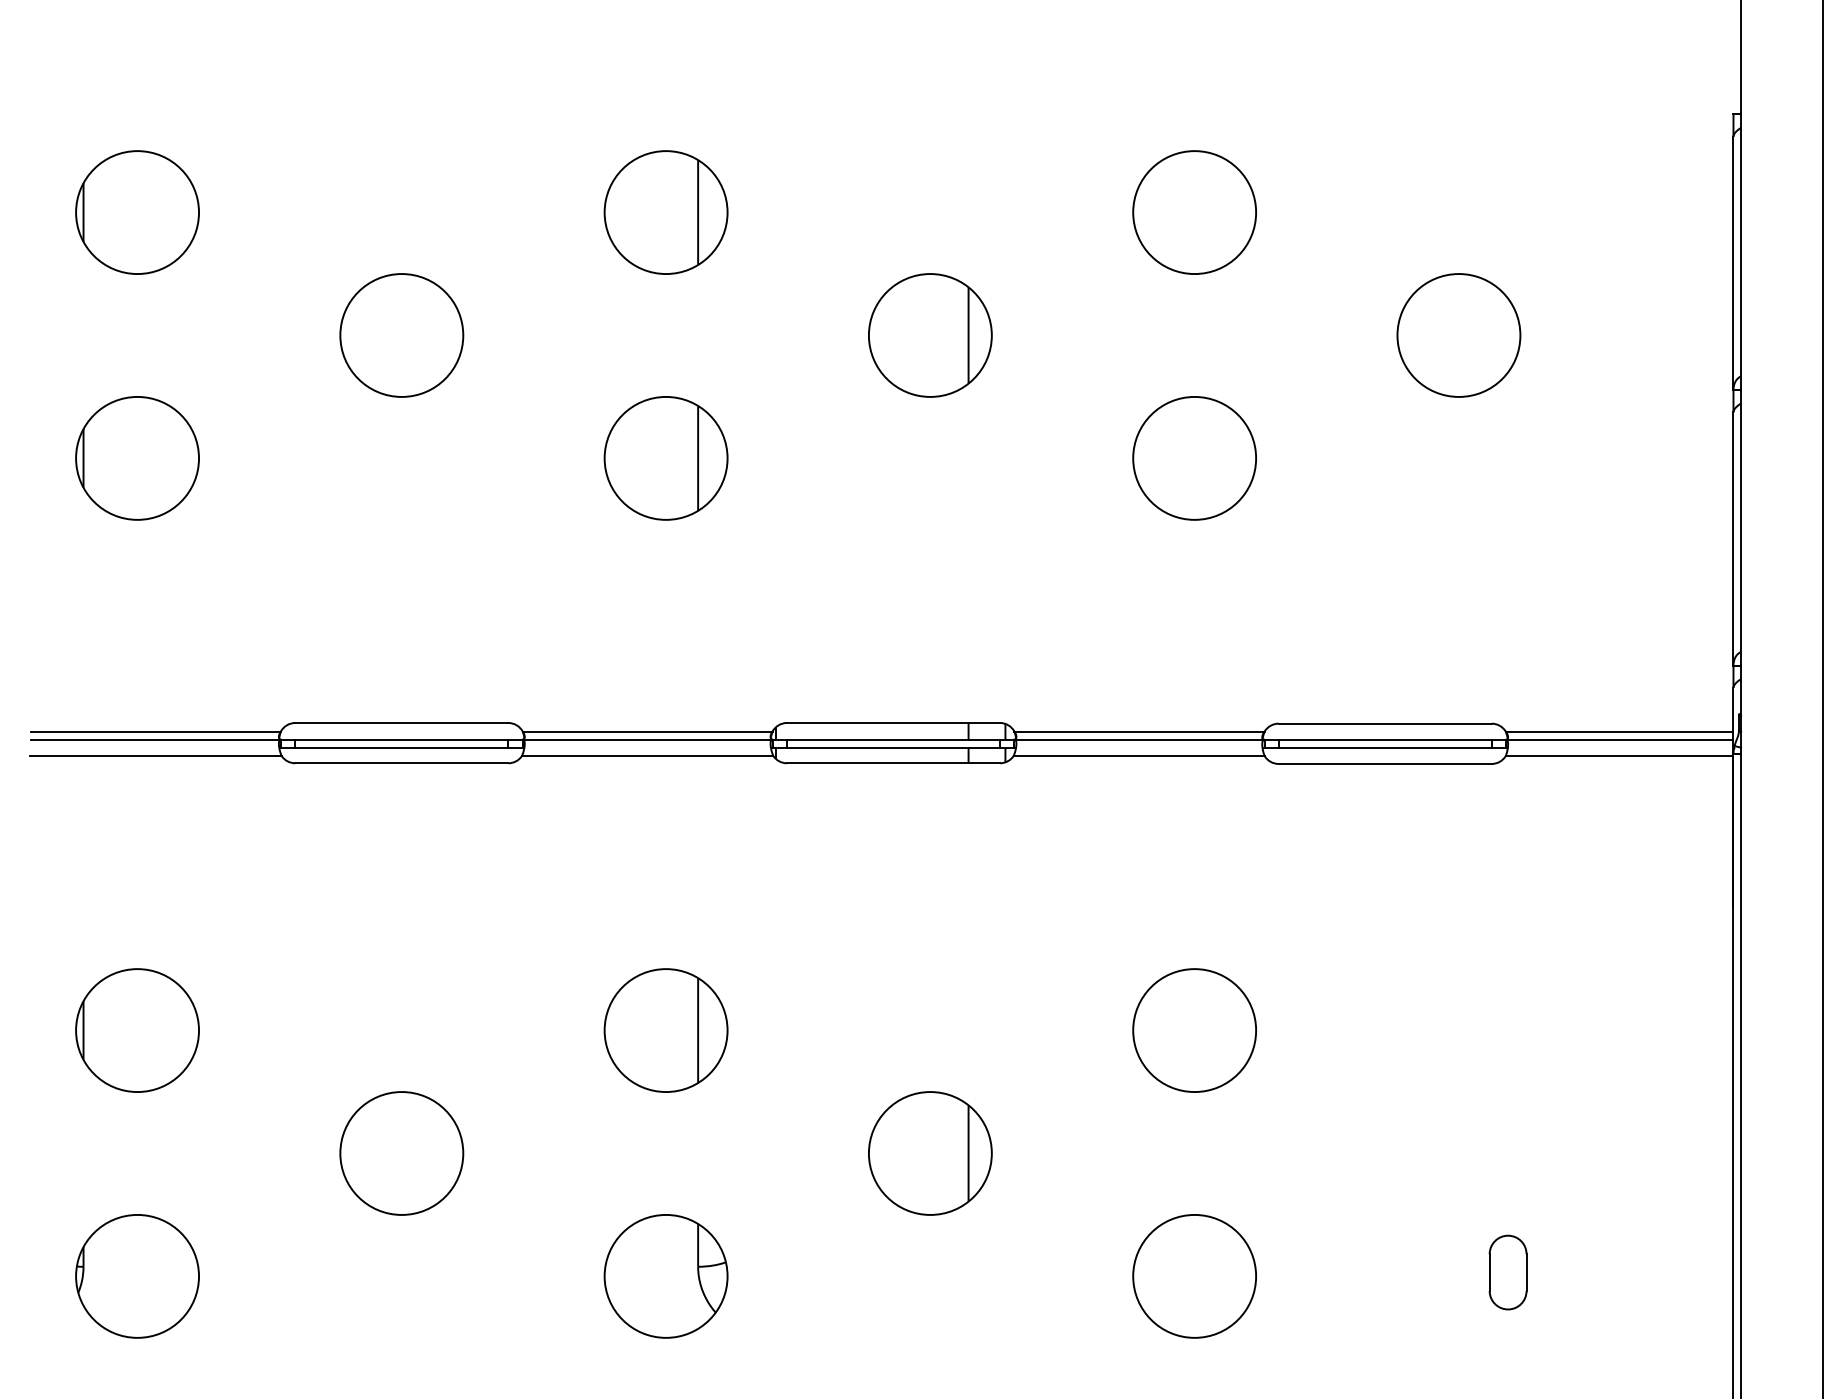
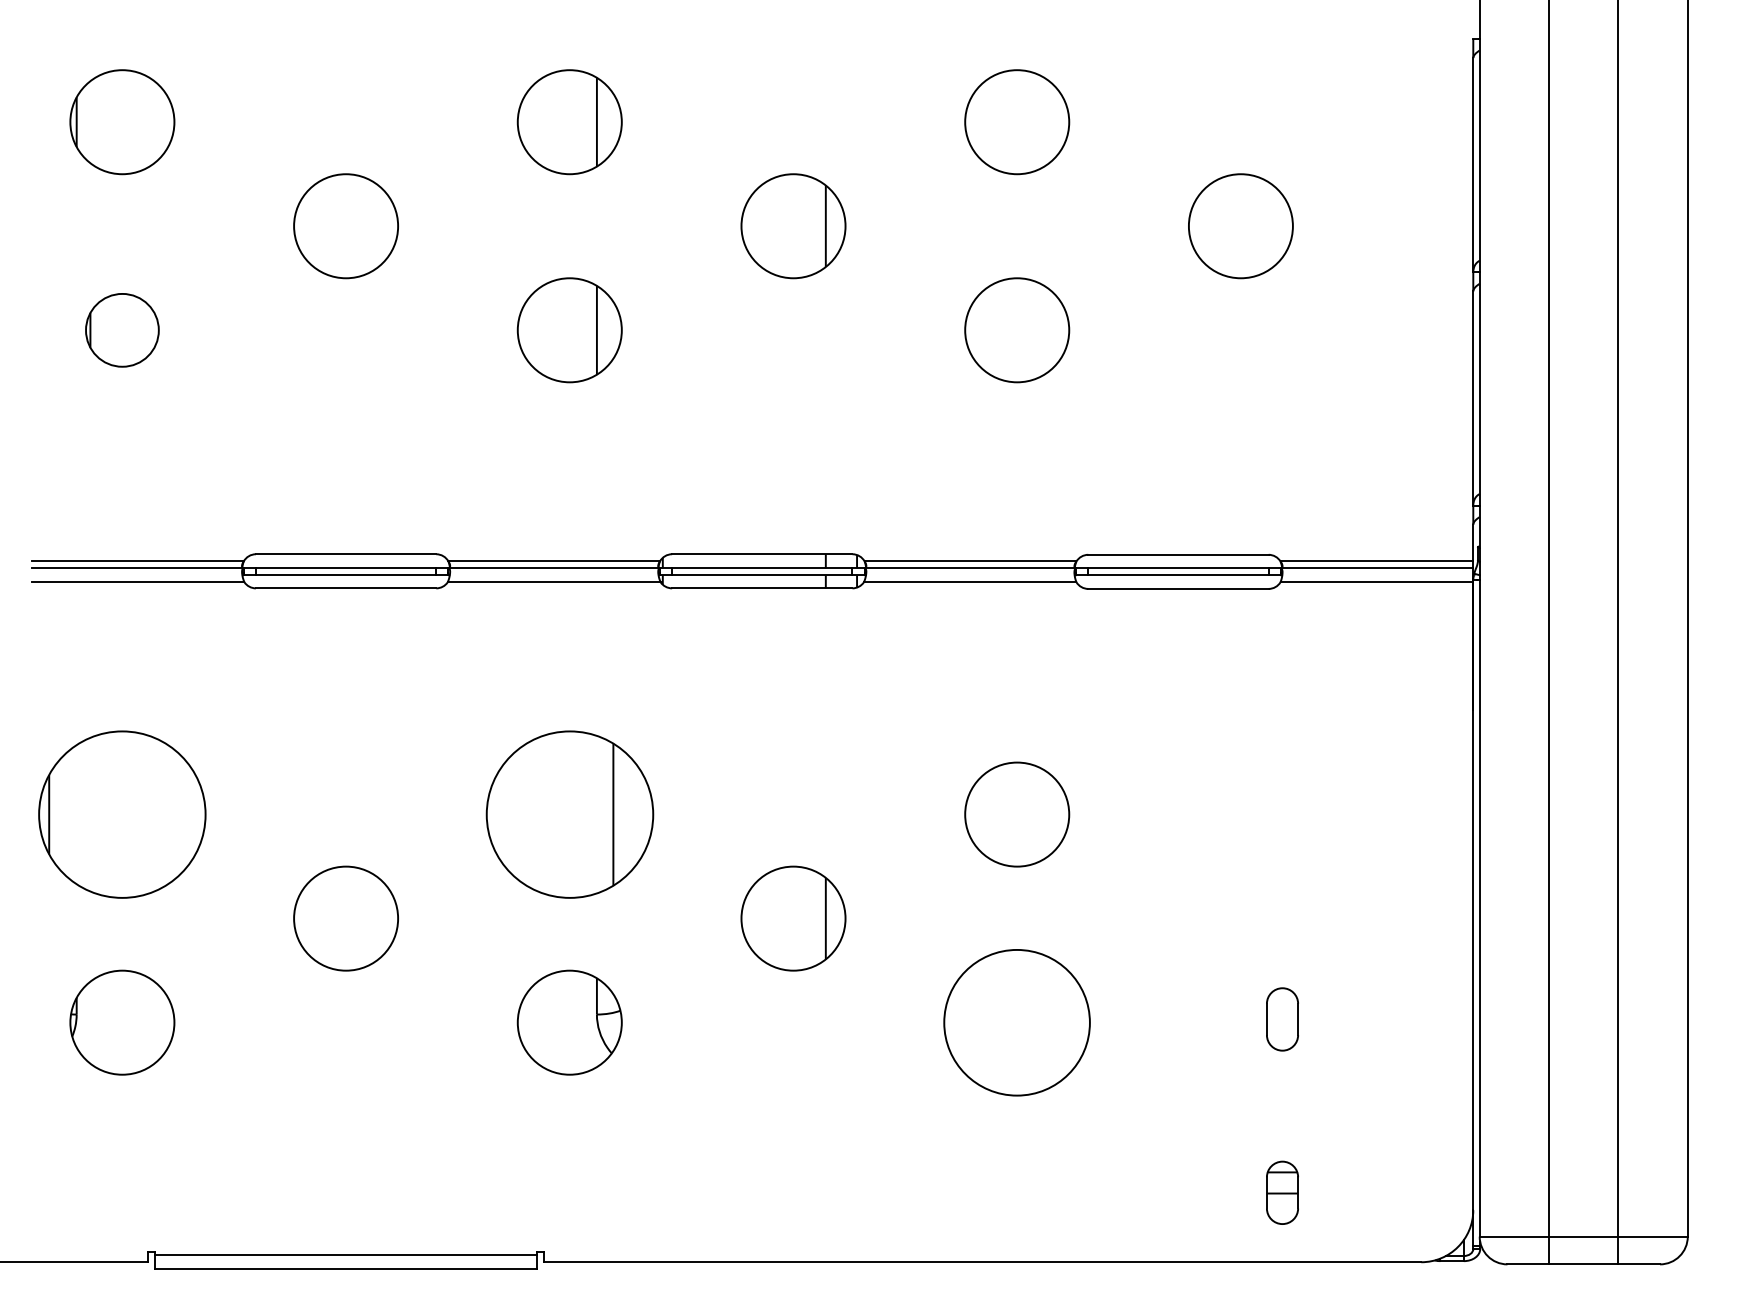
part: (137, 458) -> (122, 330), size x0.7
part: (137, 1030) -> (122, 814), size x1.6
part: (665, 1030) -> (569, 814), size x1.6
circle: (1195, 1276) -> (1017, 1022), size x1.4

